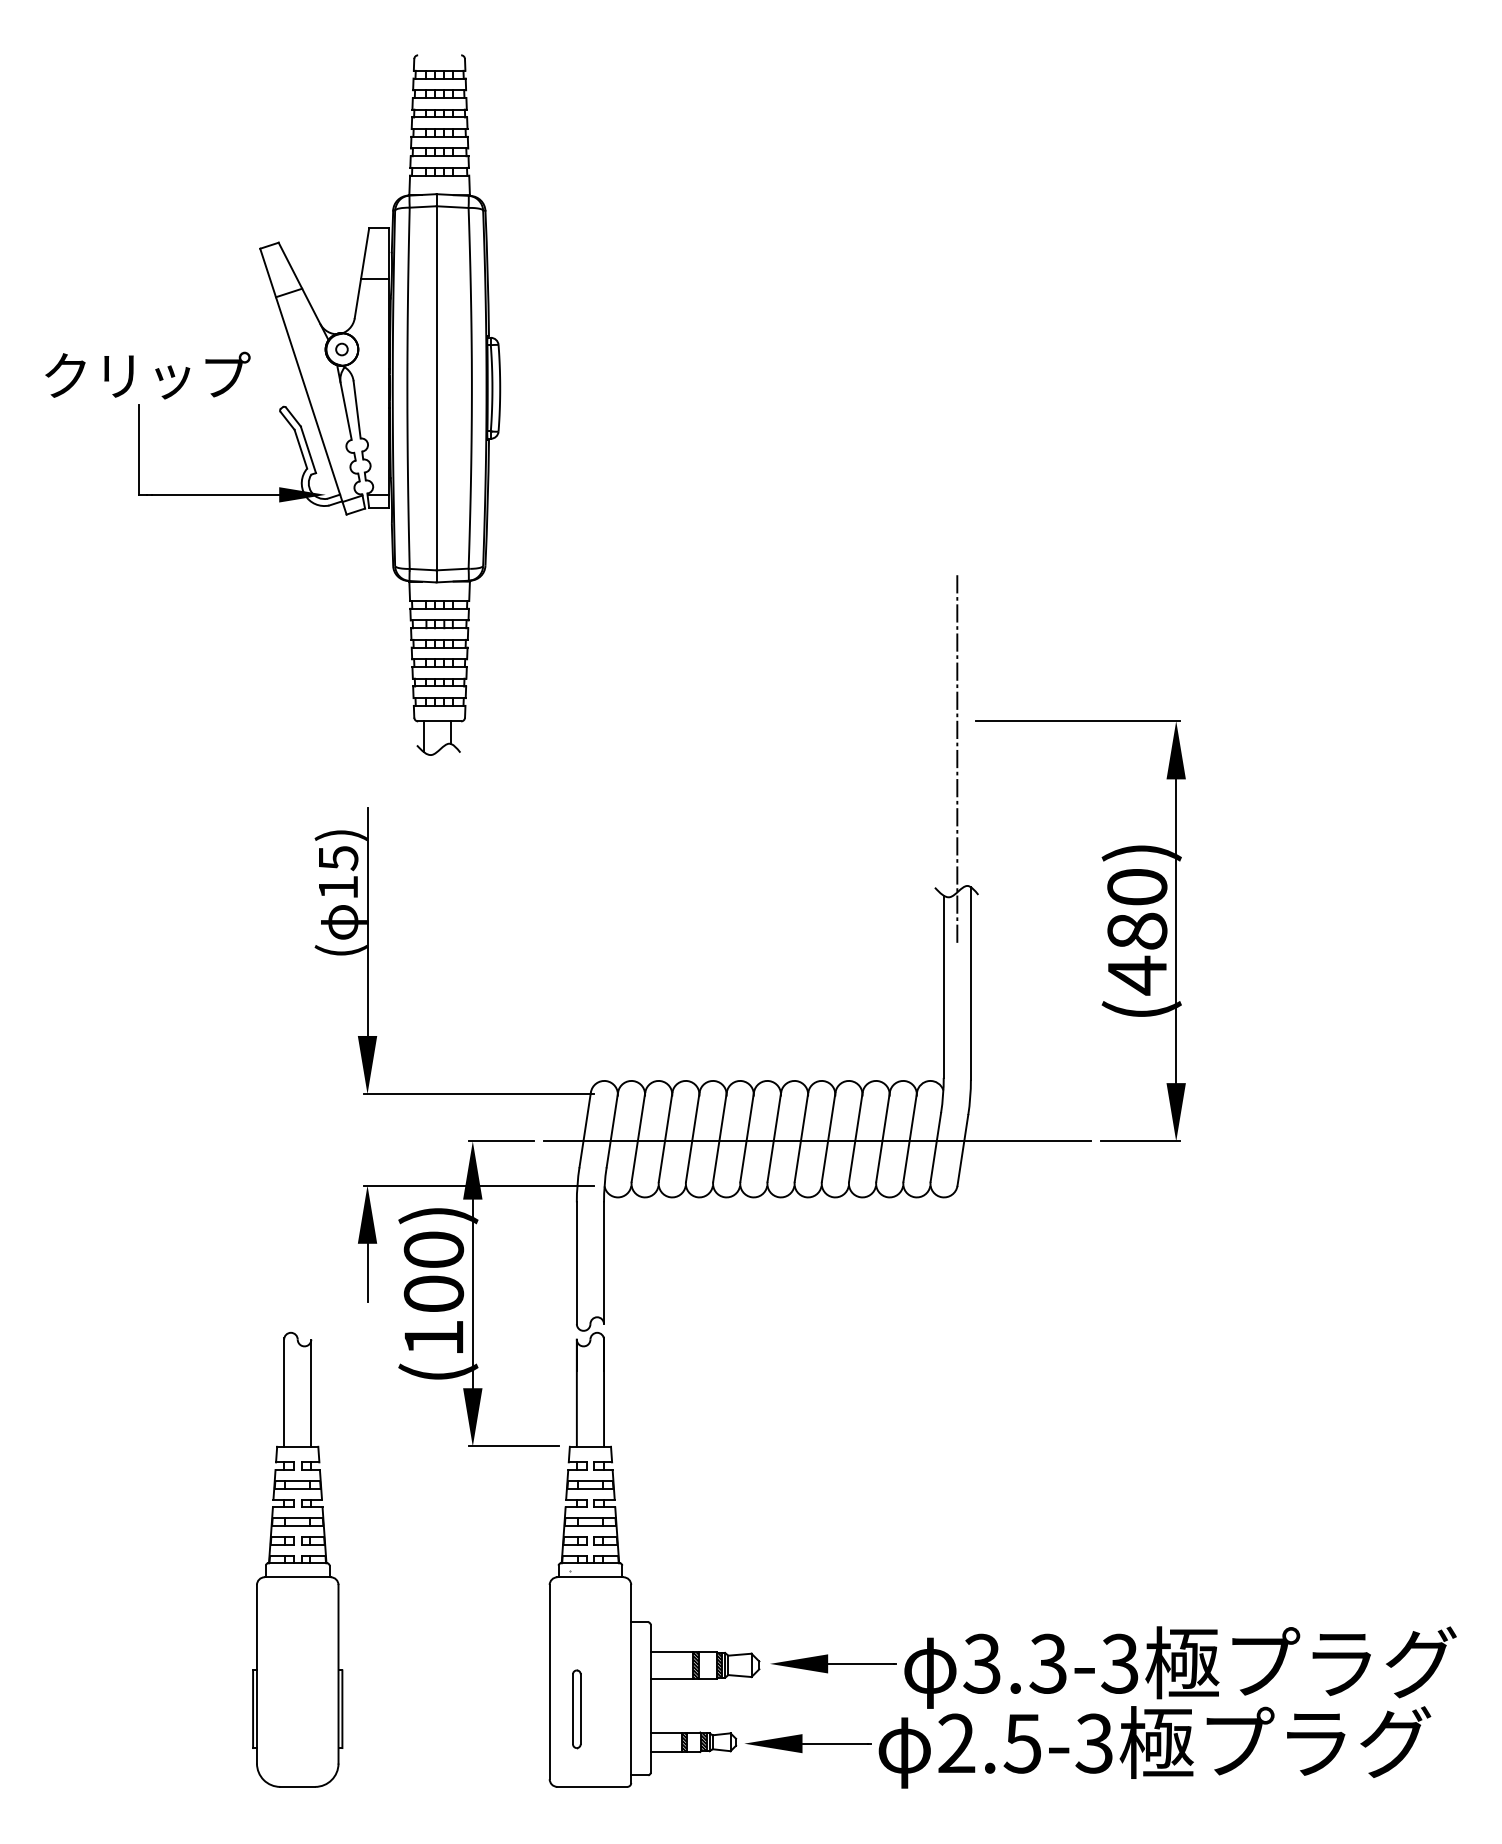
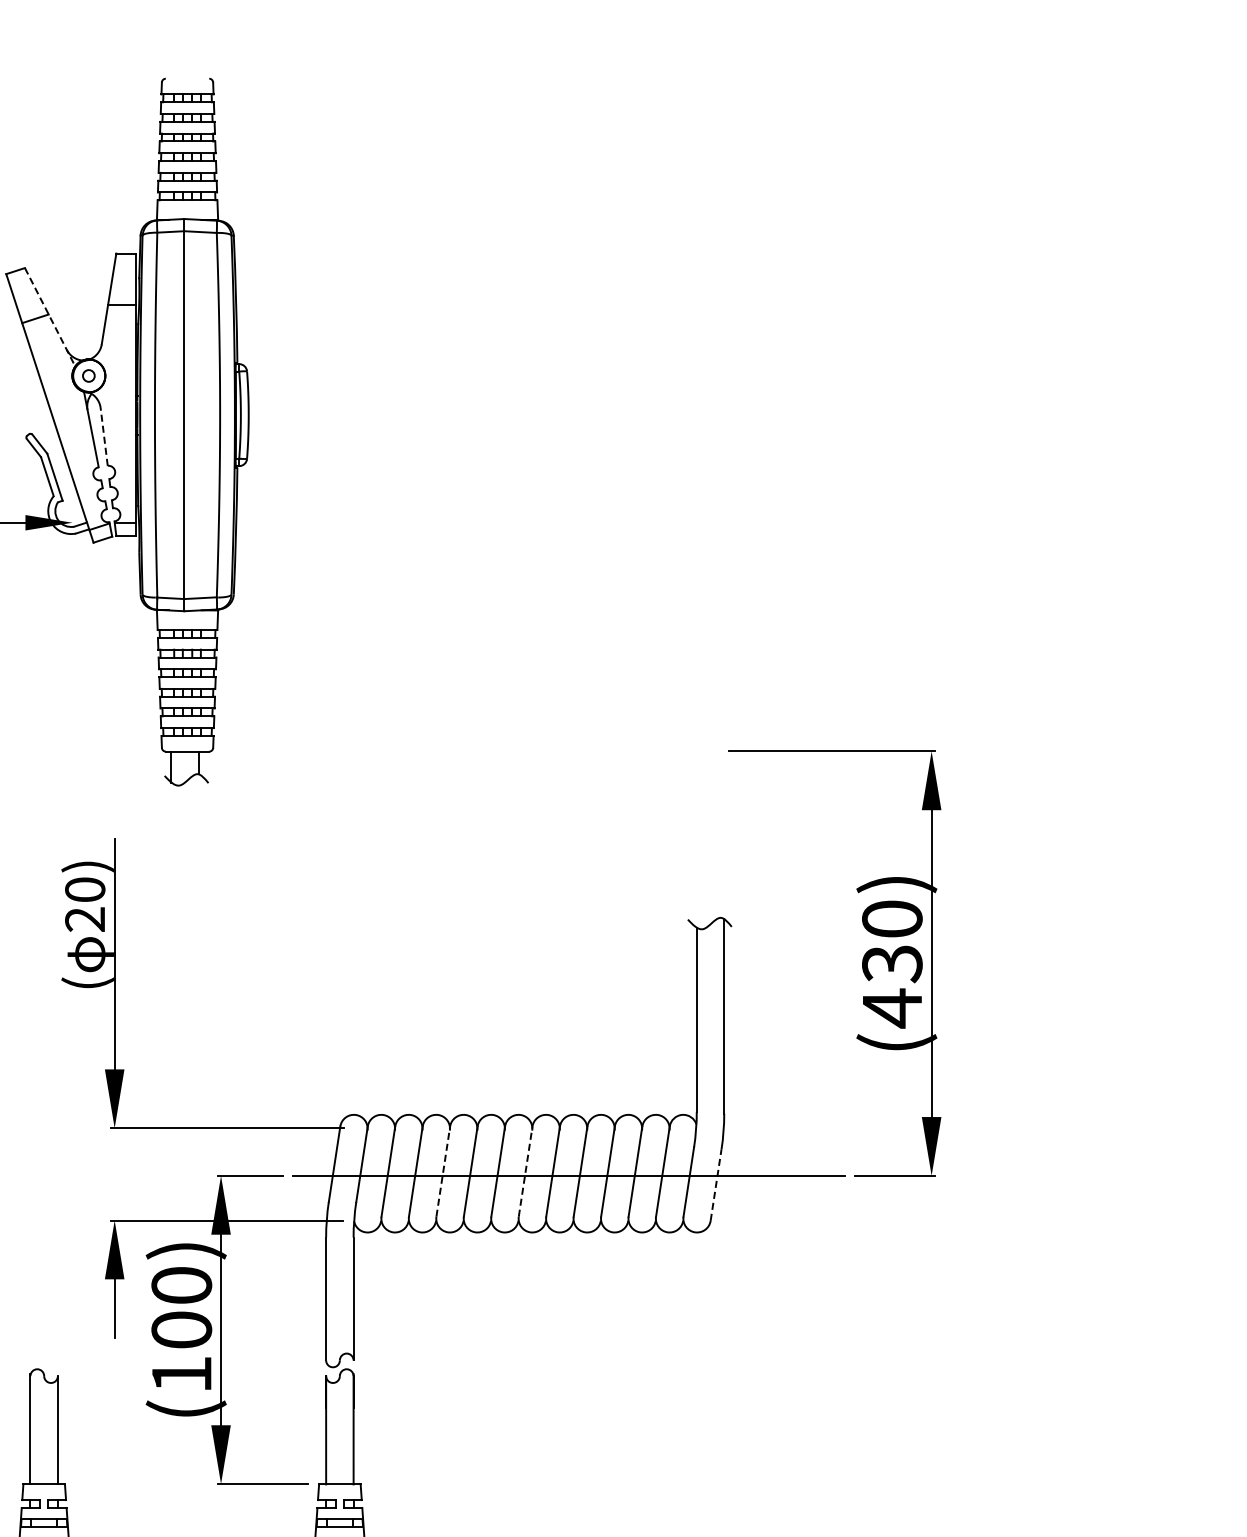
line: (303, 291) -> (50, 317), solid -> dashed
line: (357, 409) -> (104, 436), solid -> dashed
line: (957, 760) -> (710, 791), removed
text: (338, 872) -> (85, 904), 15) -> 20)
text: (1137, 931) -> (892, 963), (480) -> (430)
line: (692, 1136) -> (442, 1170), solid -> dashed
line: (774, 1136) -> (525, 1170), solid -> dashed
line: (962, 1150) -> (715, 1185), solid -> dashed

